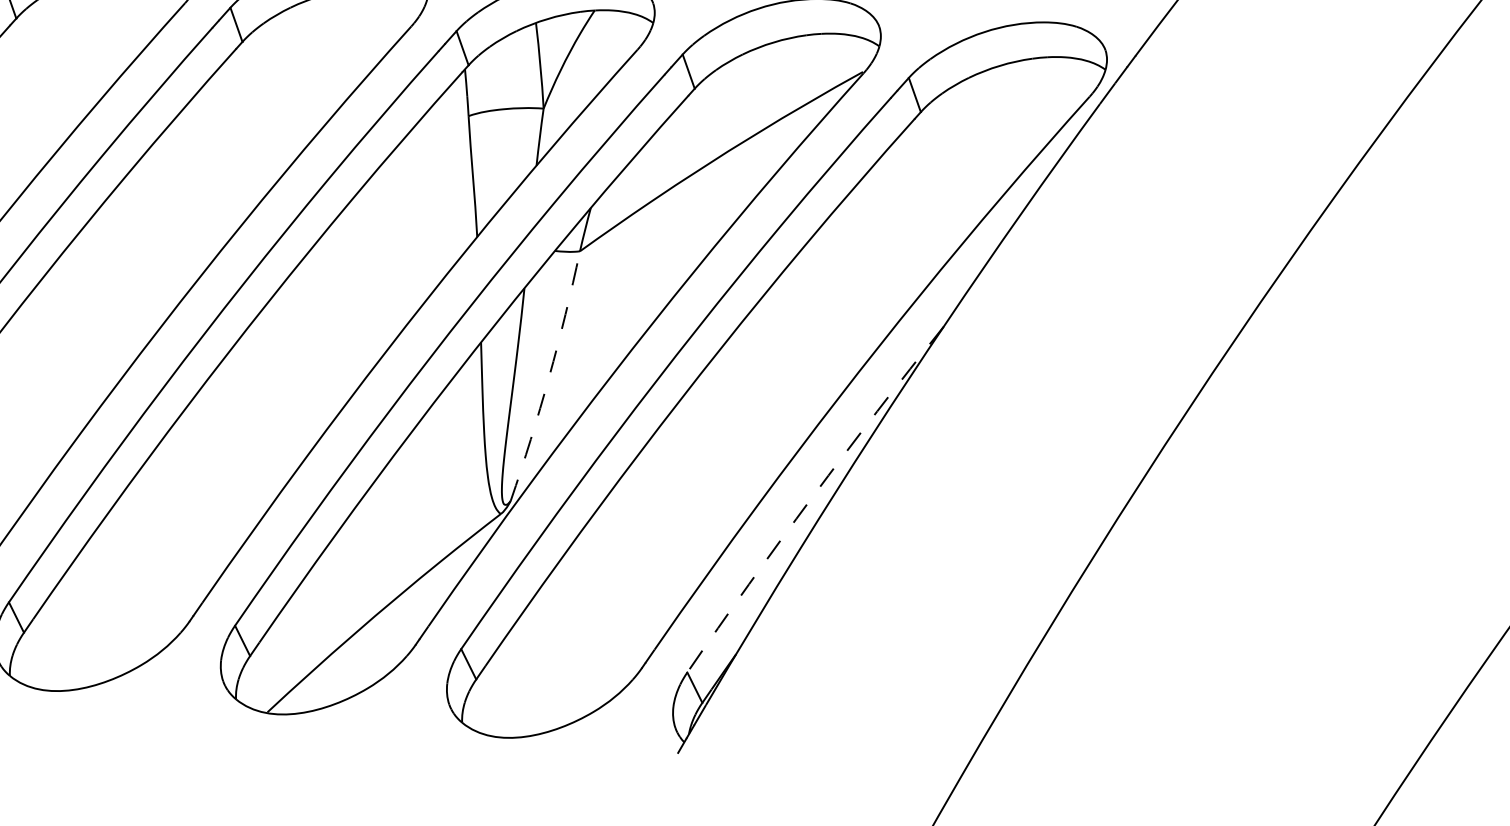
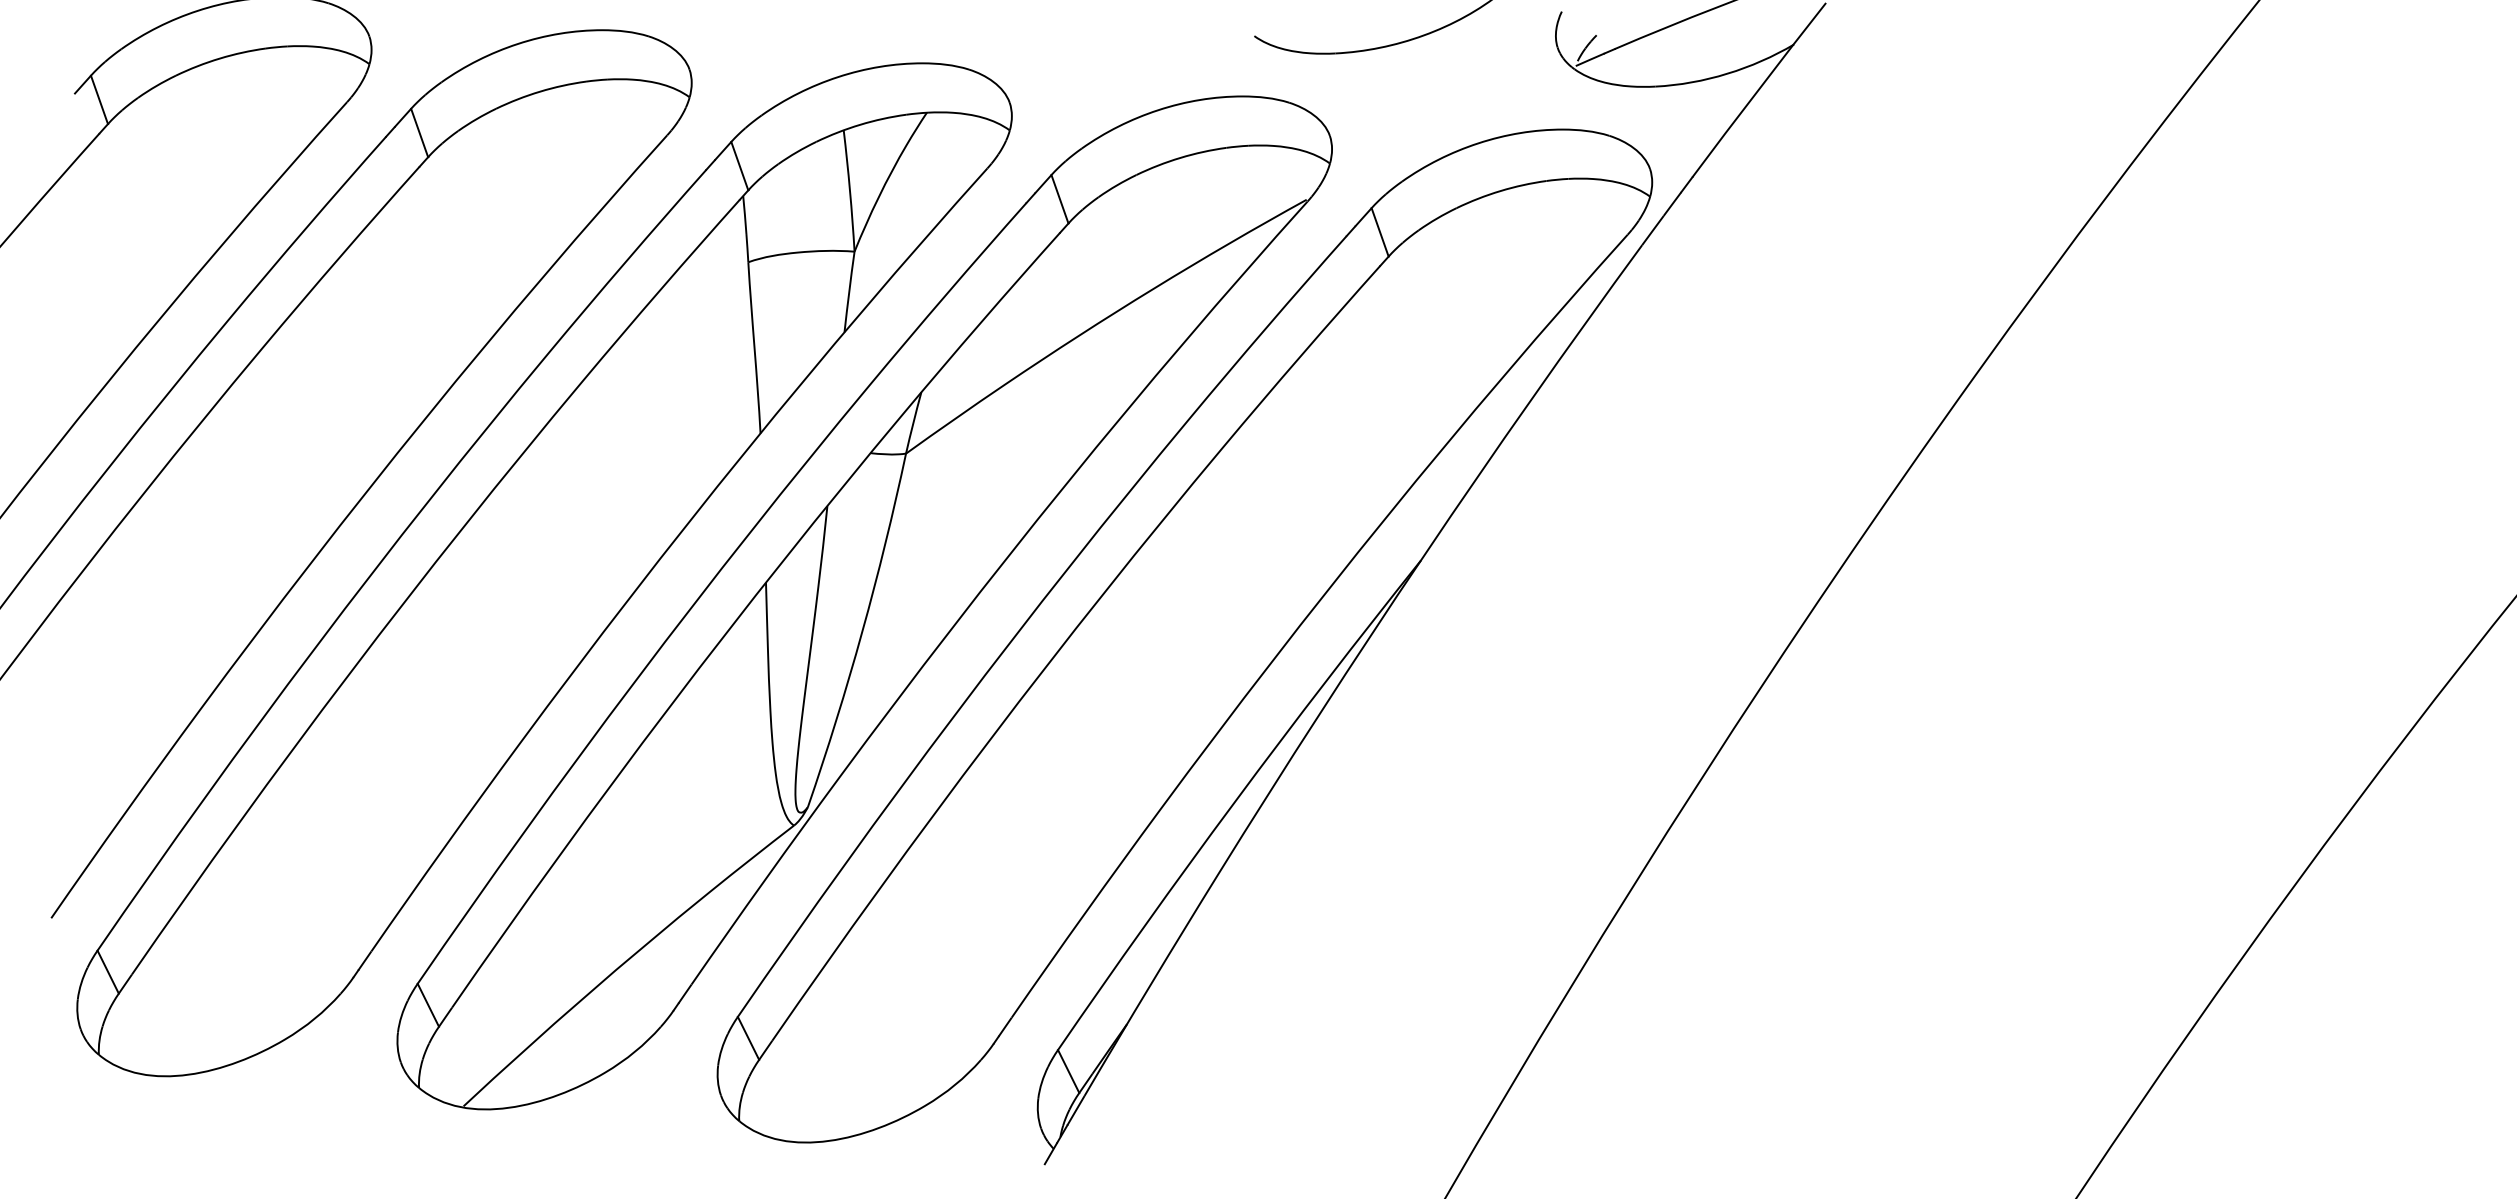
arc: (549, 376) -> (862, 631), dashed -> solid
arc: (812, 496) -> (1235, 801), dashed -> solid

